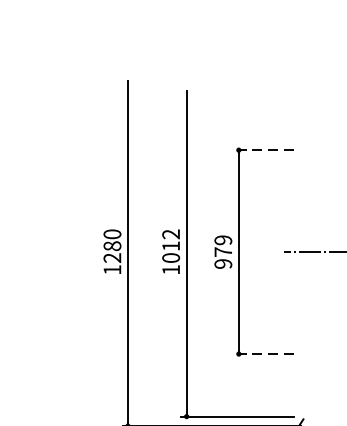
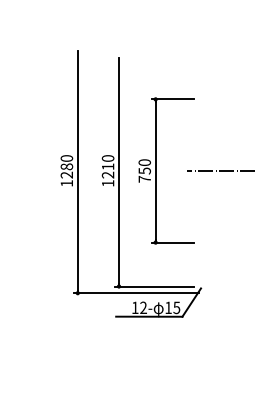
line: (262, 150) -> (172, 99), dashed -> solid
text: (171, 245) -> (108, 166), 1012 -> 1210
text: (222, 251) -> (144, 170), 979 -> 750
line: (262, 353) -> (172, 242), dashed -> solid

